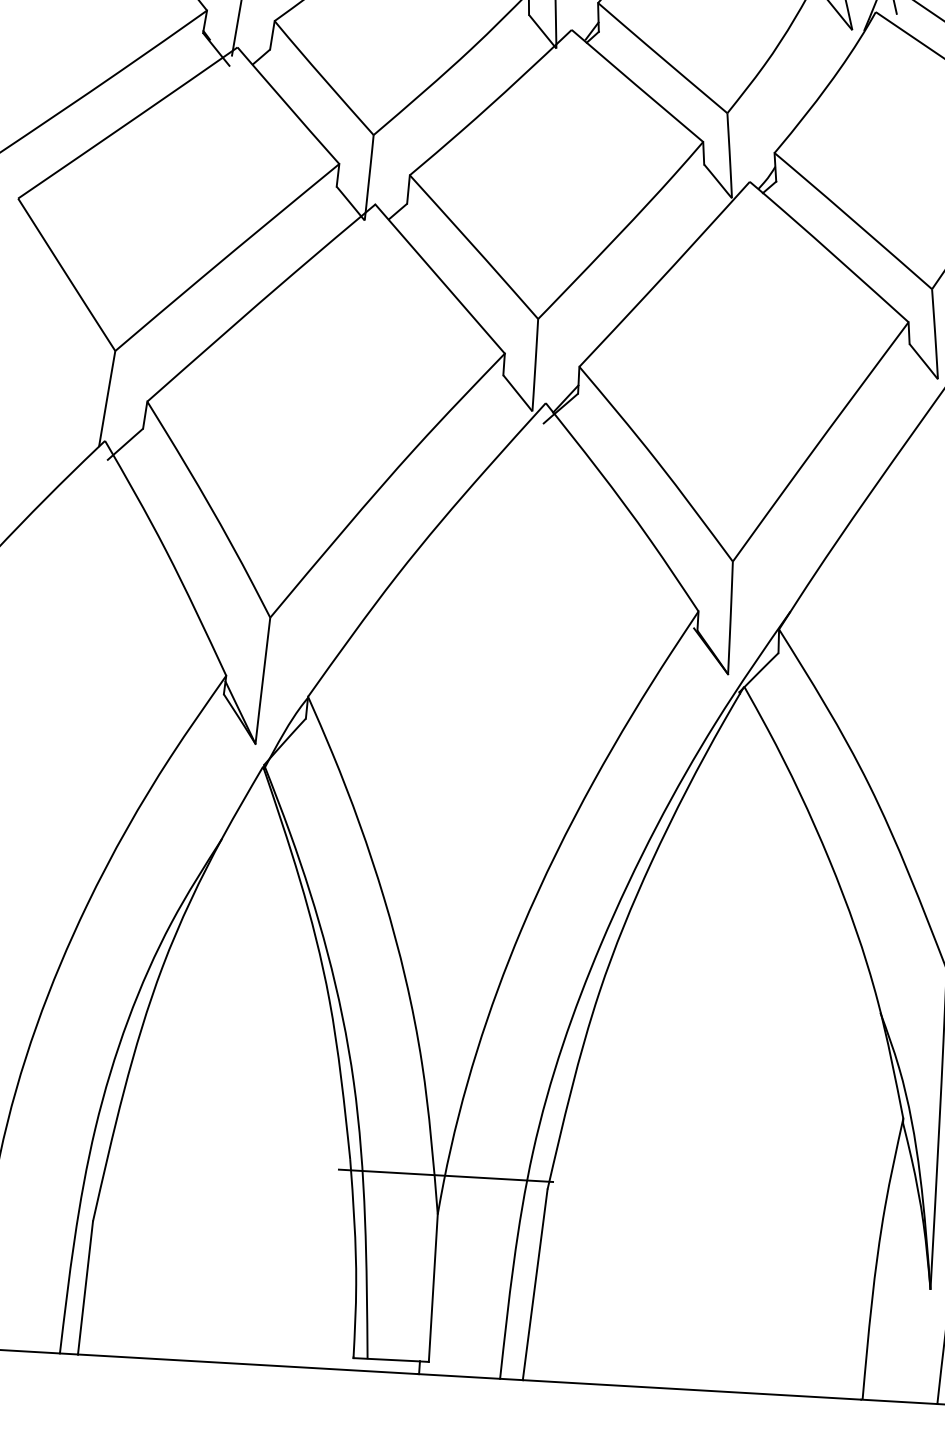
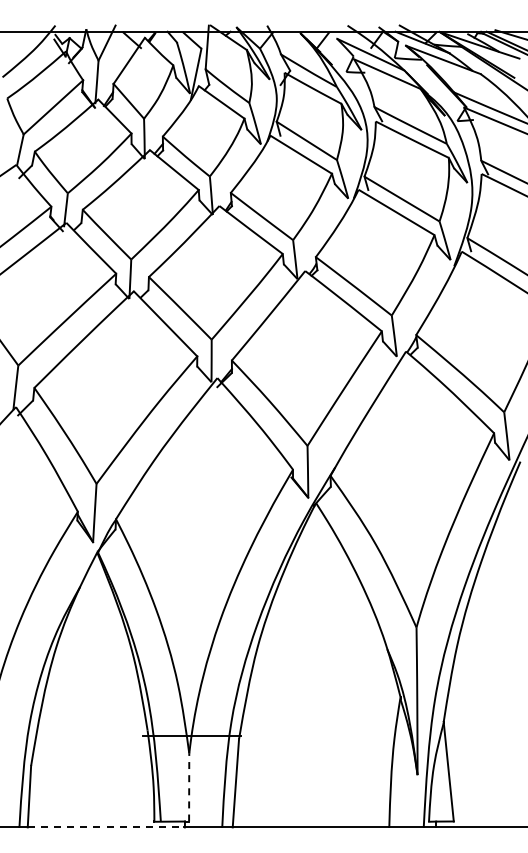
line: (433, 1288) -> (189, 787), solid -> dashed
line: (248, 1364) -> (106, 827), solid -> dashed

